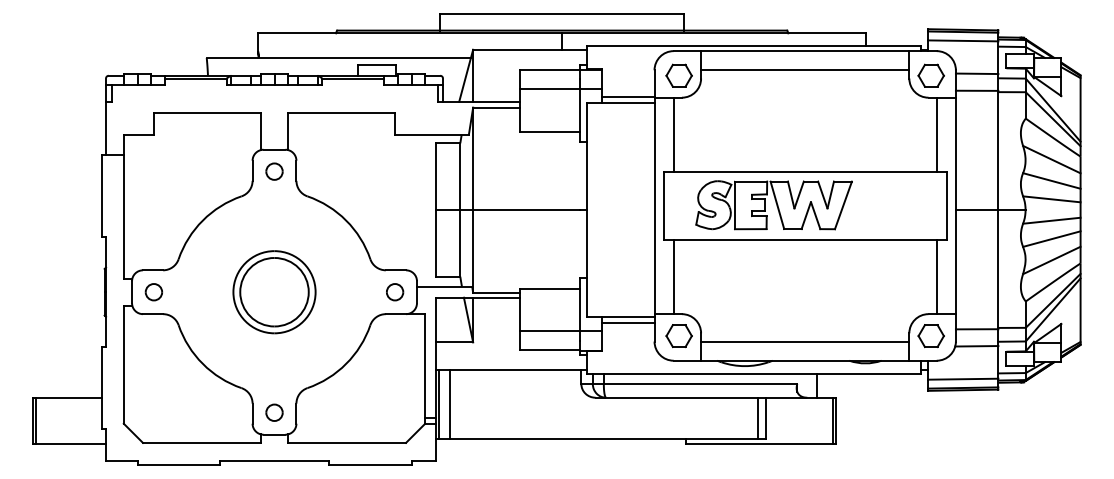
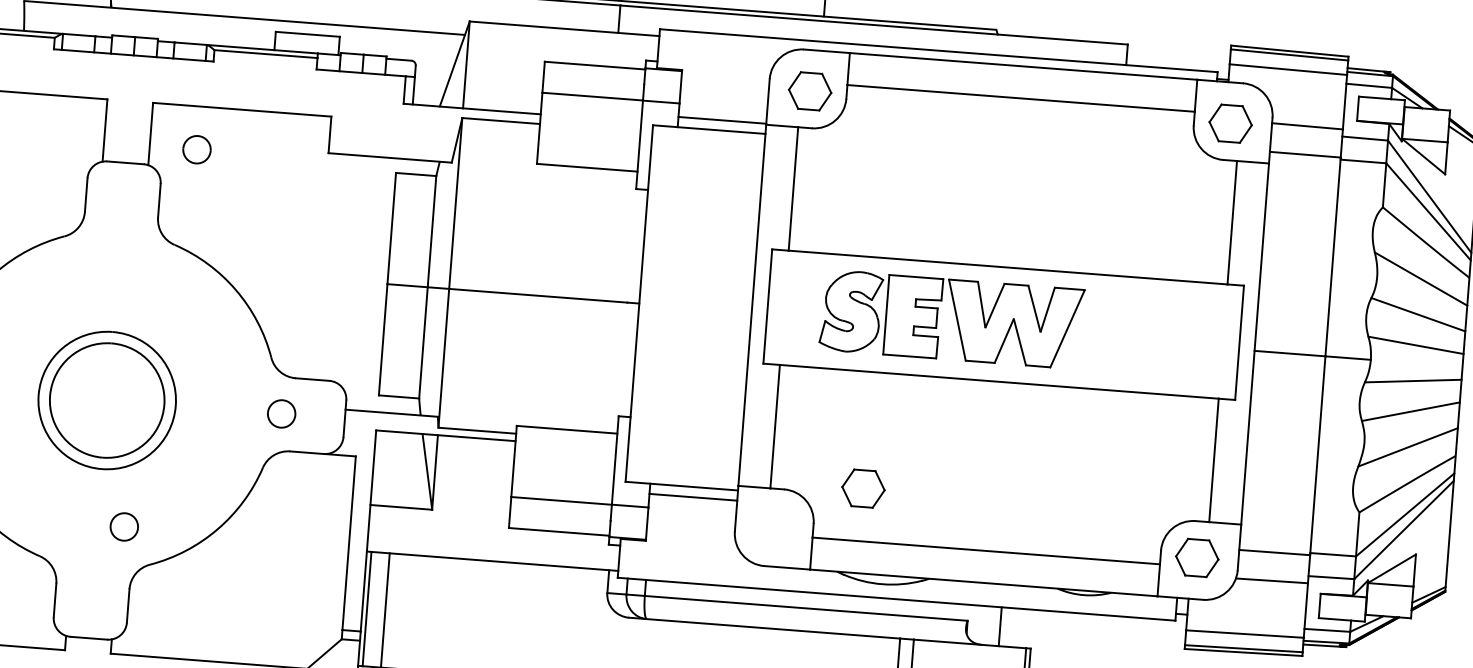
part: (274, 171) -> (196, 149), moved
part: (395, 292) -> (282, 414), moved
part: (678, 336) -> (862, 489), moved
part: (274, 412) -> (124, 526), moved

